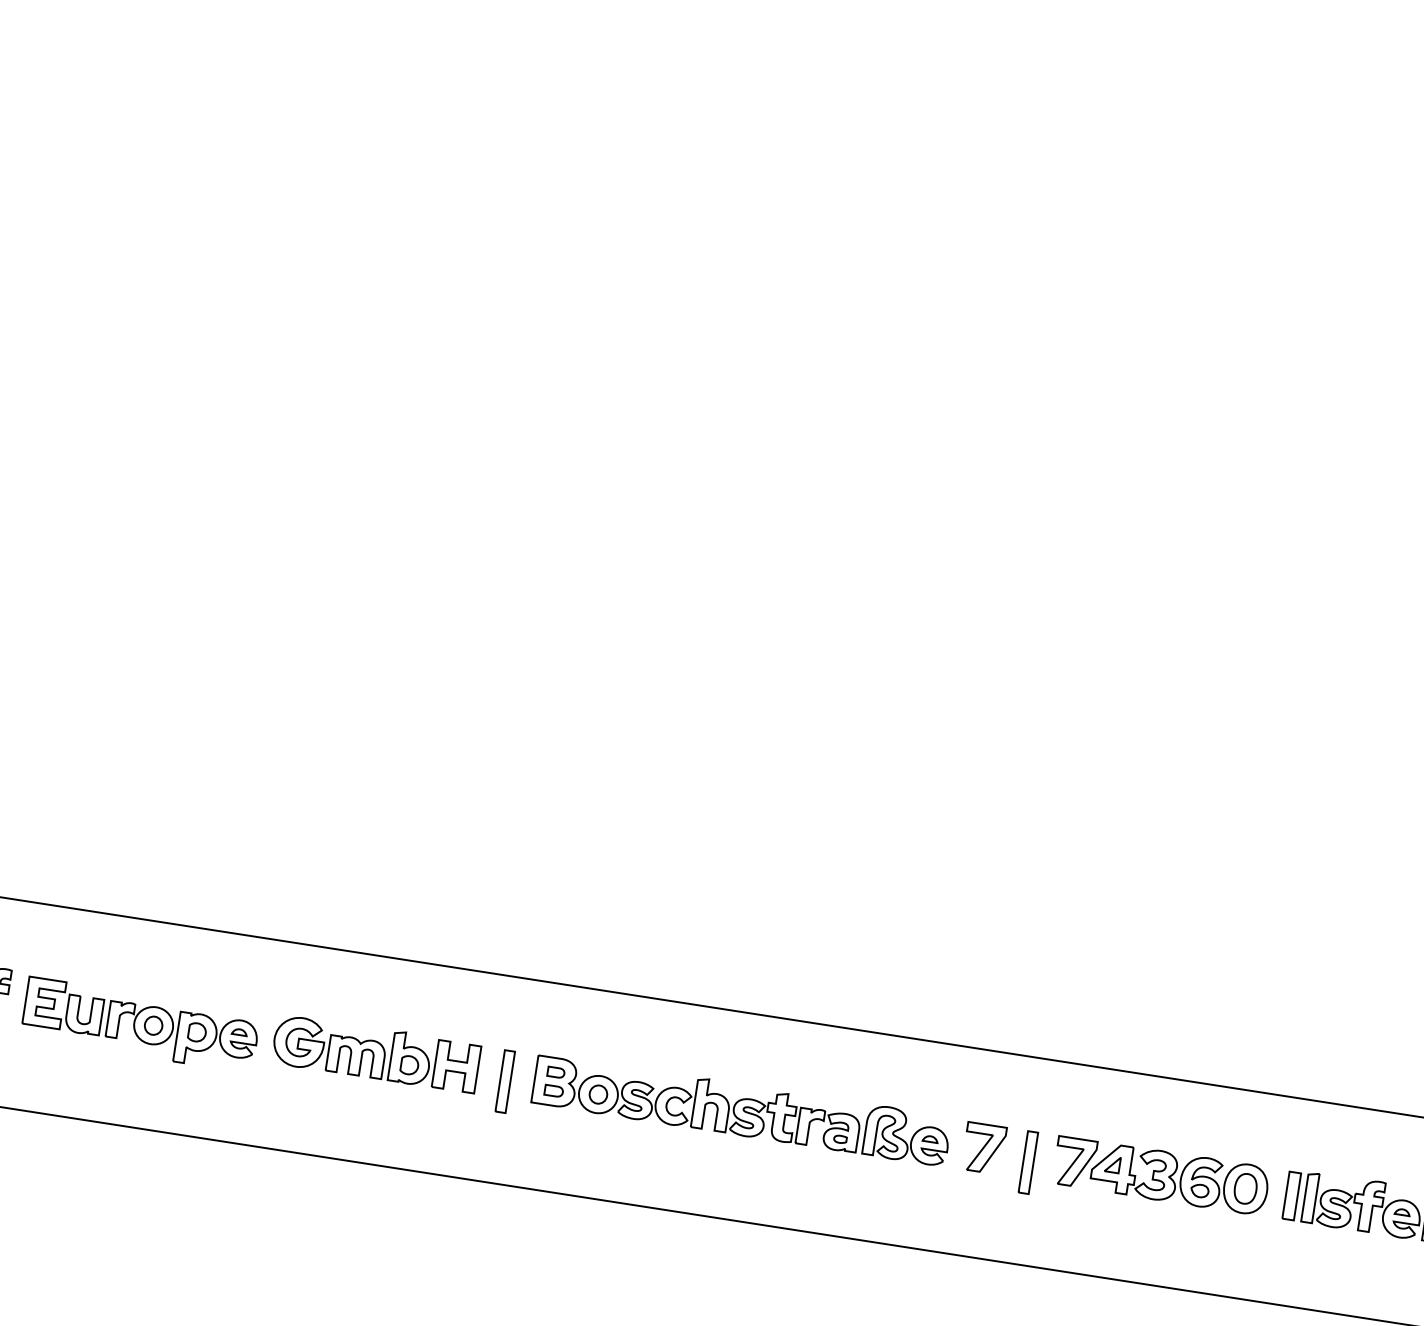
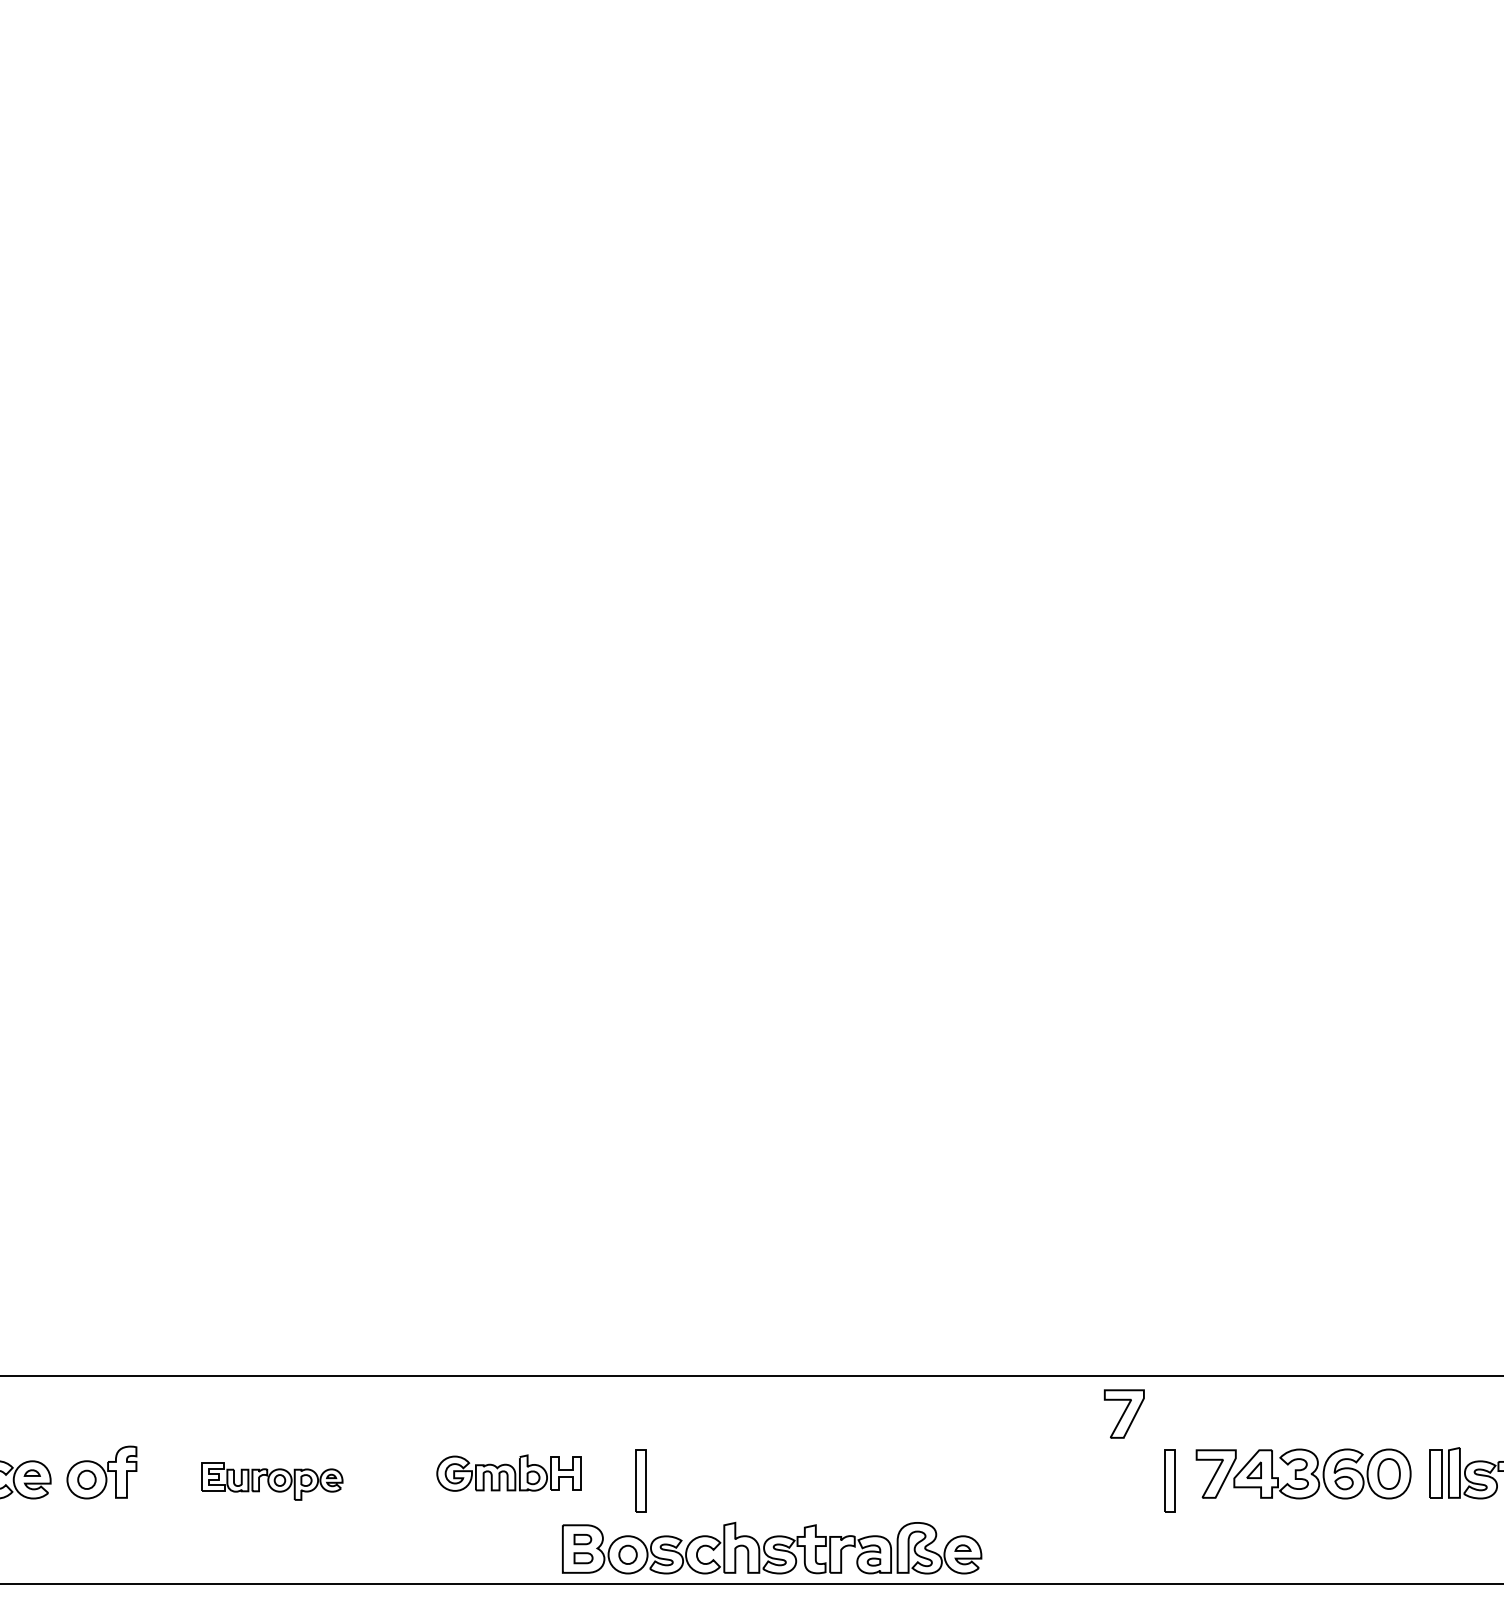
part: (141, 1025) -> (272, 1481), size x0.6
part: (375, 1052) -> (508, 1472), size x0.7
part: (742, 1109) -> (772, 1547), moved
part: (983, 1147) -> (1123, 1413), moved

